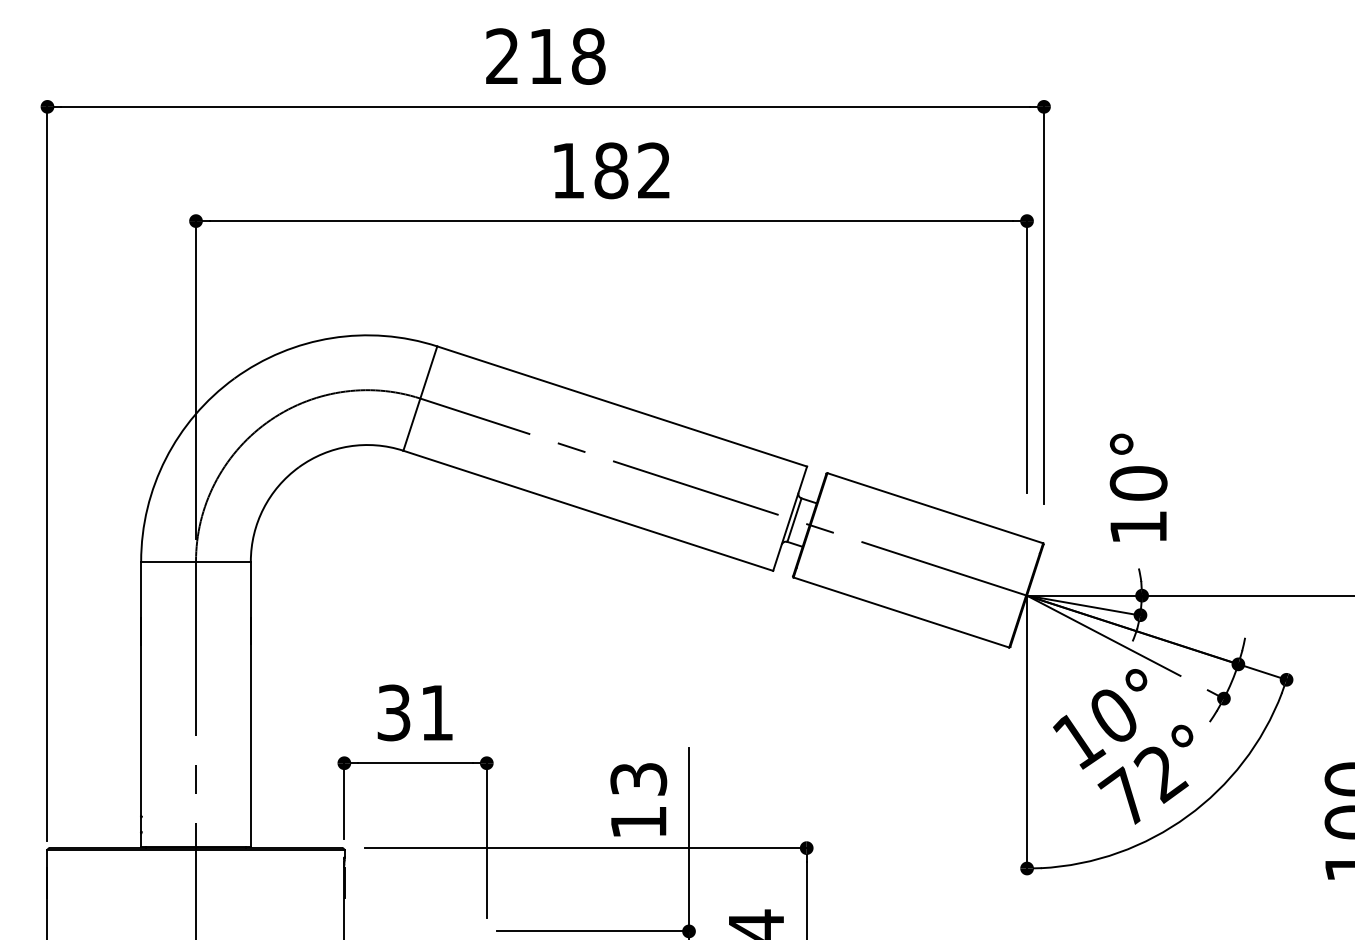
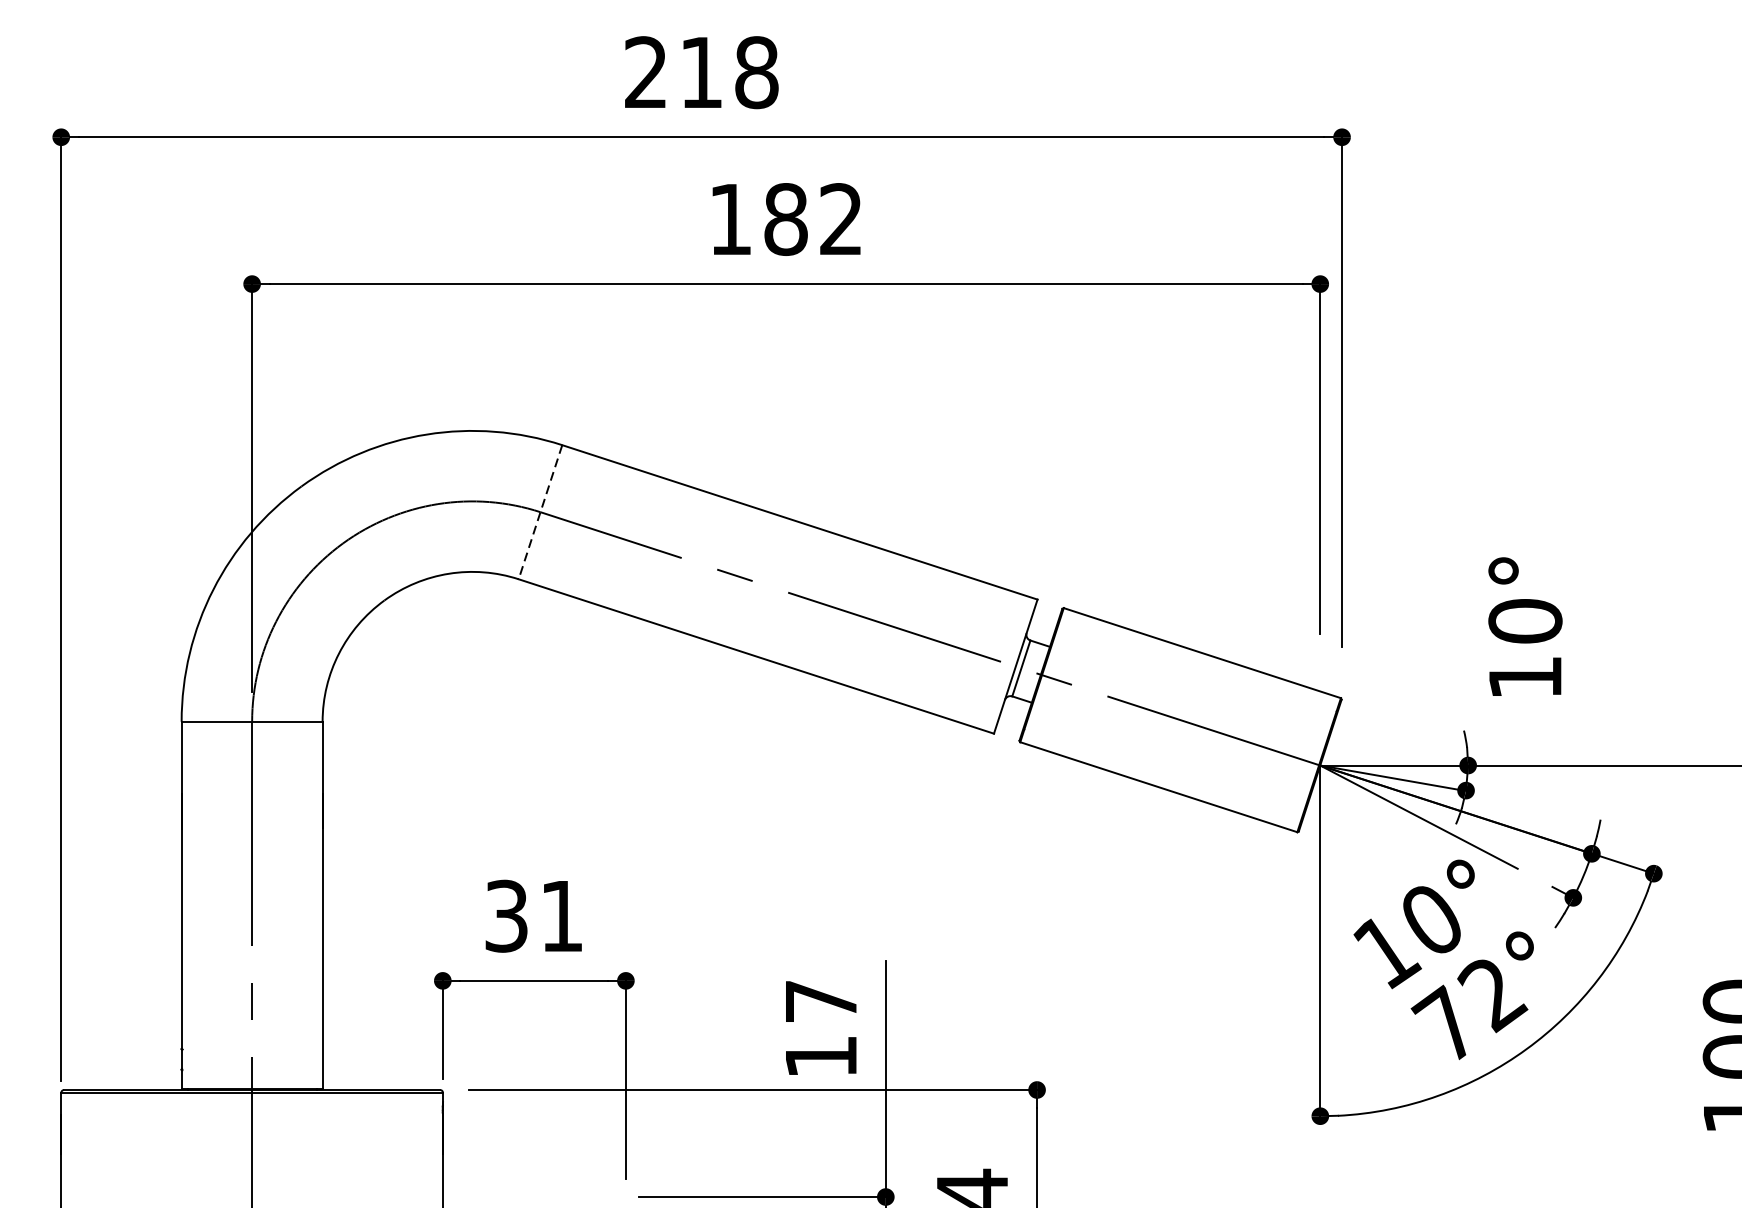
line: (420, 398) -> (540, 512), solid -> dashed
text: (1138, 487) -> (1525, 626), moved
text: (638, 779) -> (820, 1001), 13 -> 17

